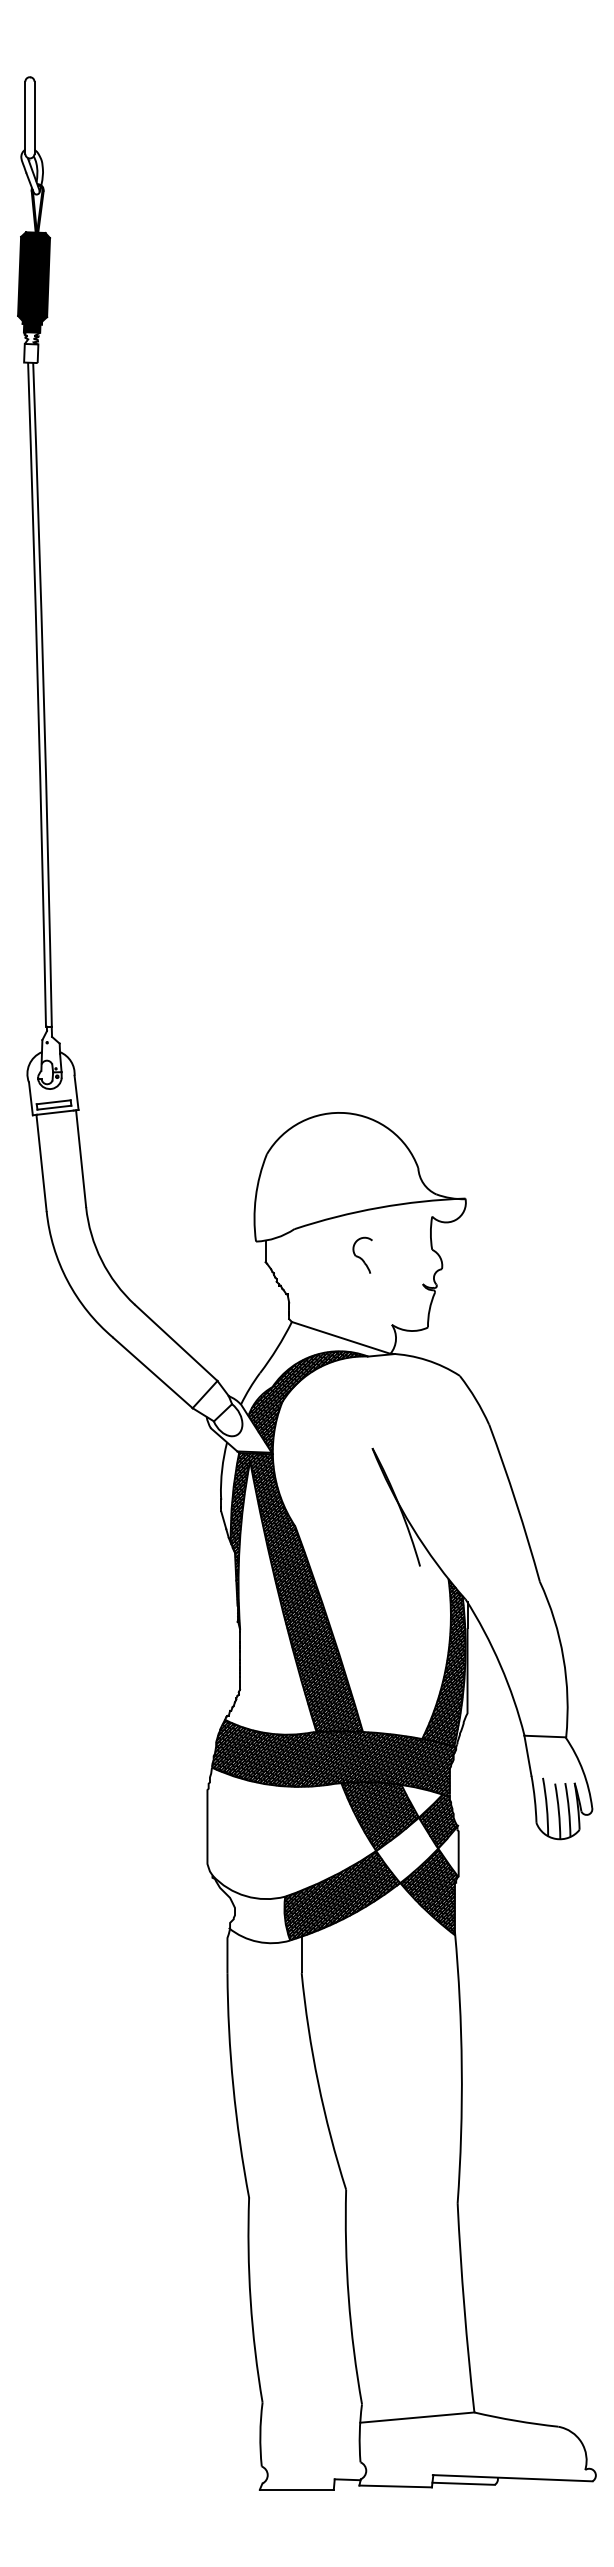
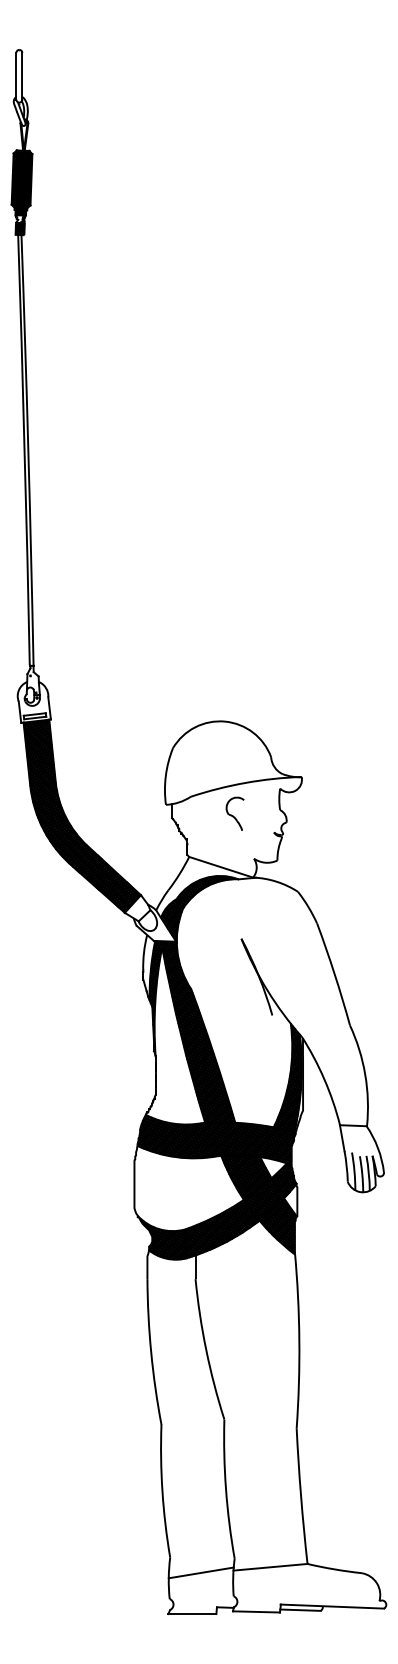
fill: (30, 352) -> (19, 228), added
part: (361, 1254) -> (234, 813), size x1.43
hatch: (125, 1258) -> (81, 815), added
hatch: (406, 1850) -> (263, 1199), added
hatch: (250, 1908) -> (162, 1237), added
line: (309, 2425) -> (200, 1572), added

